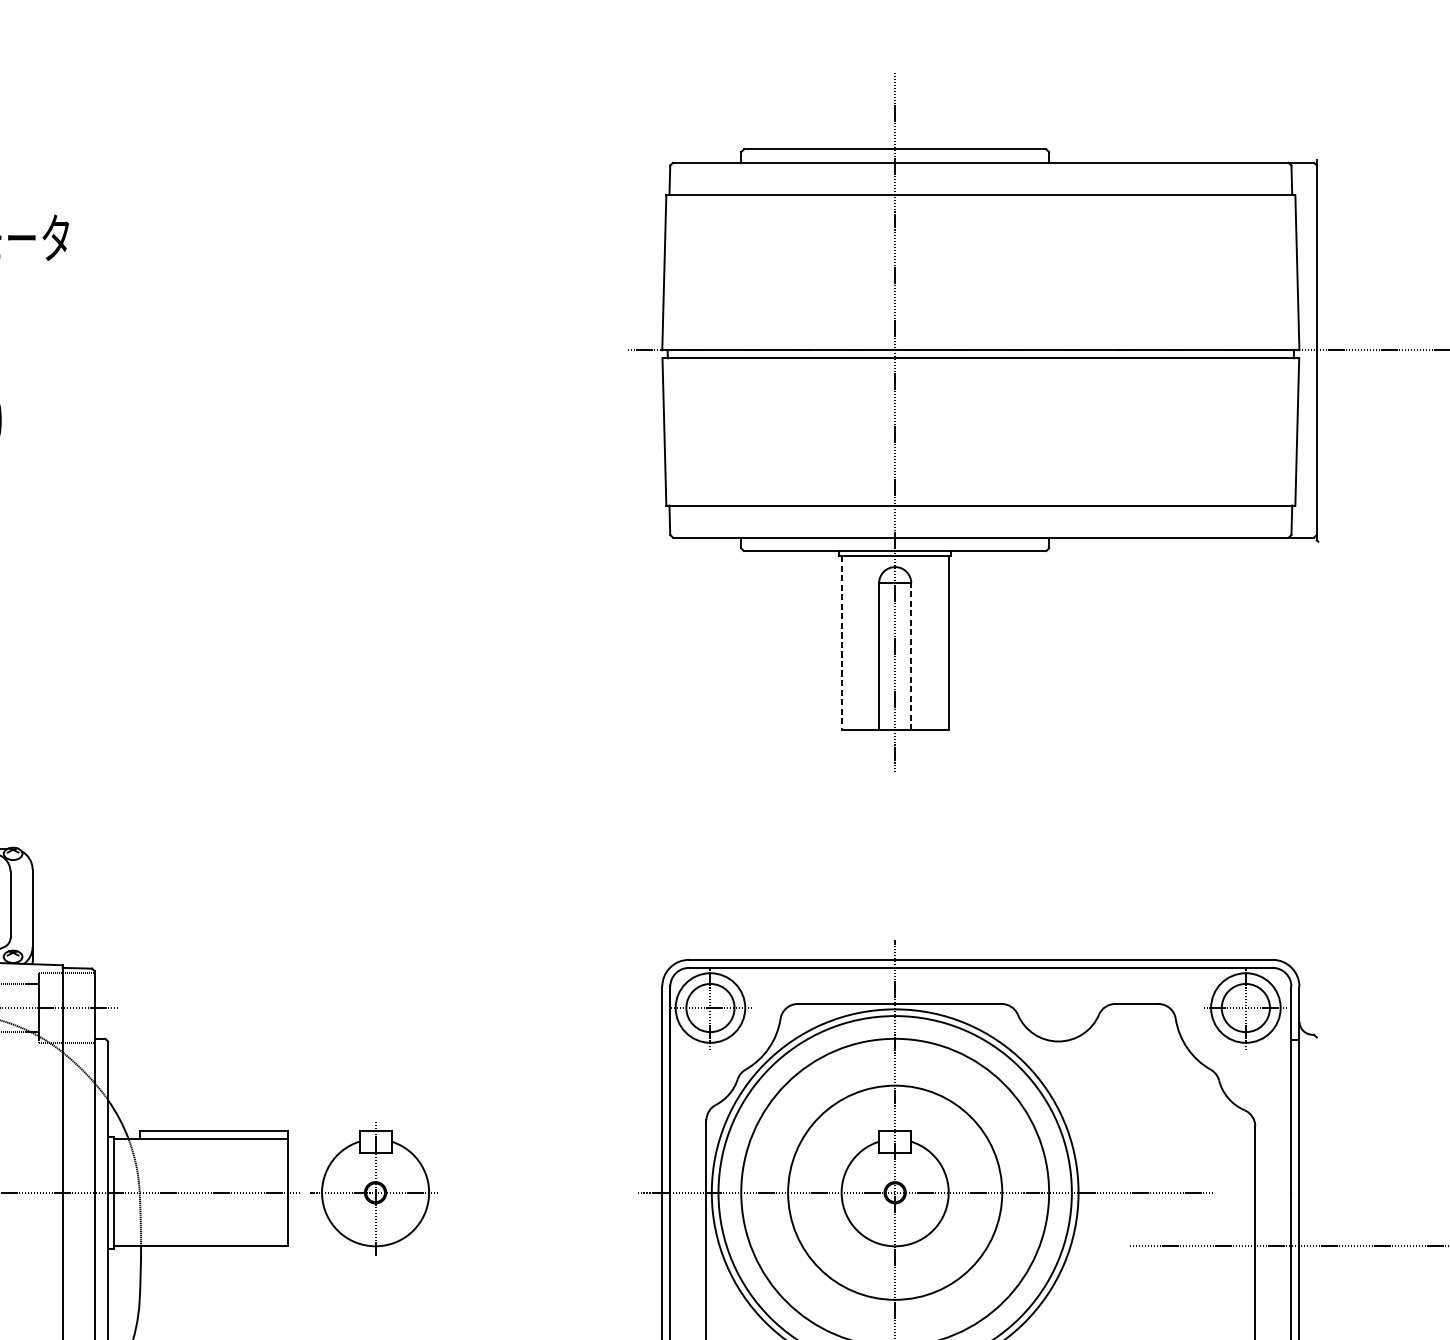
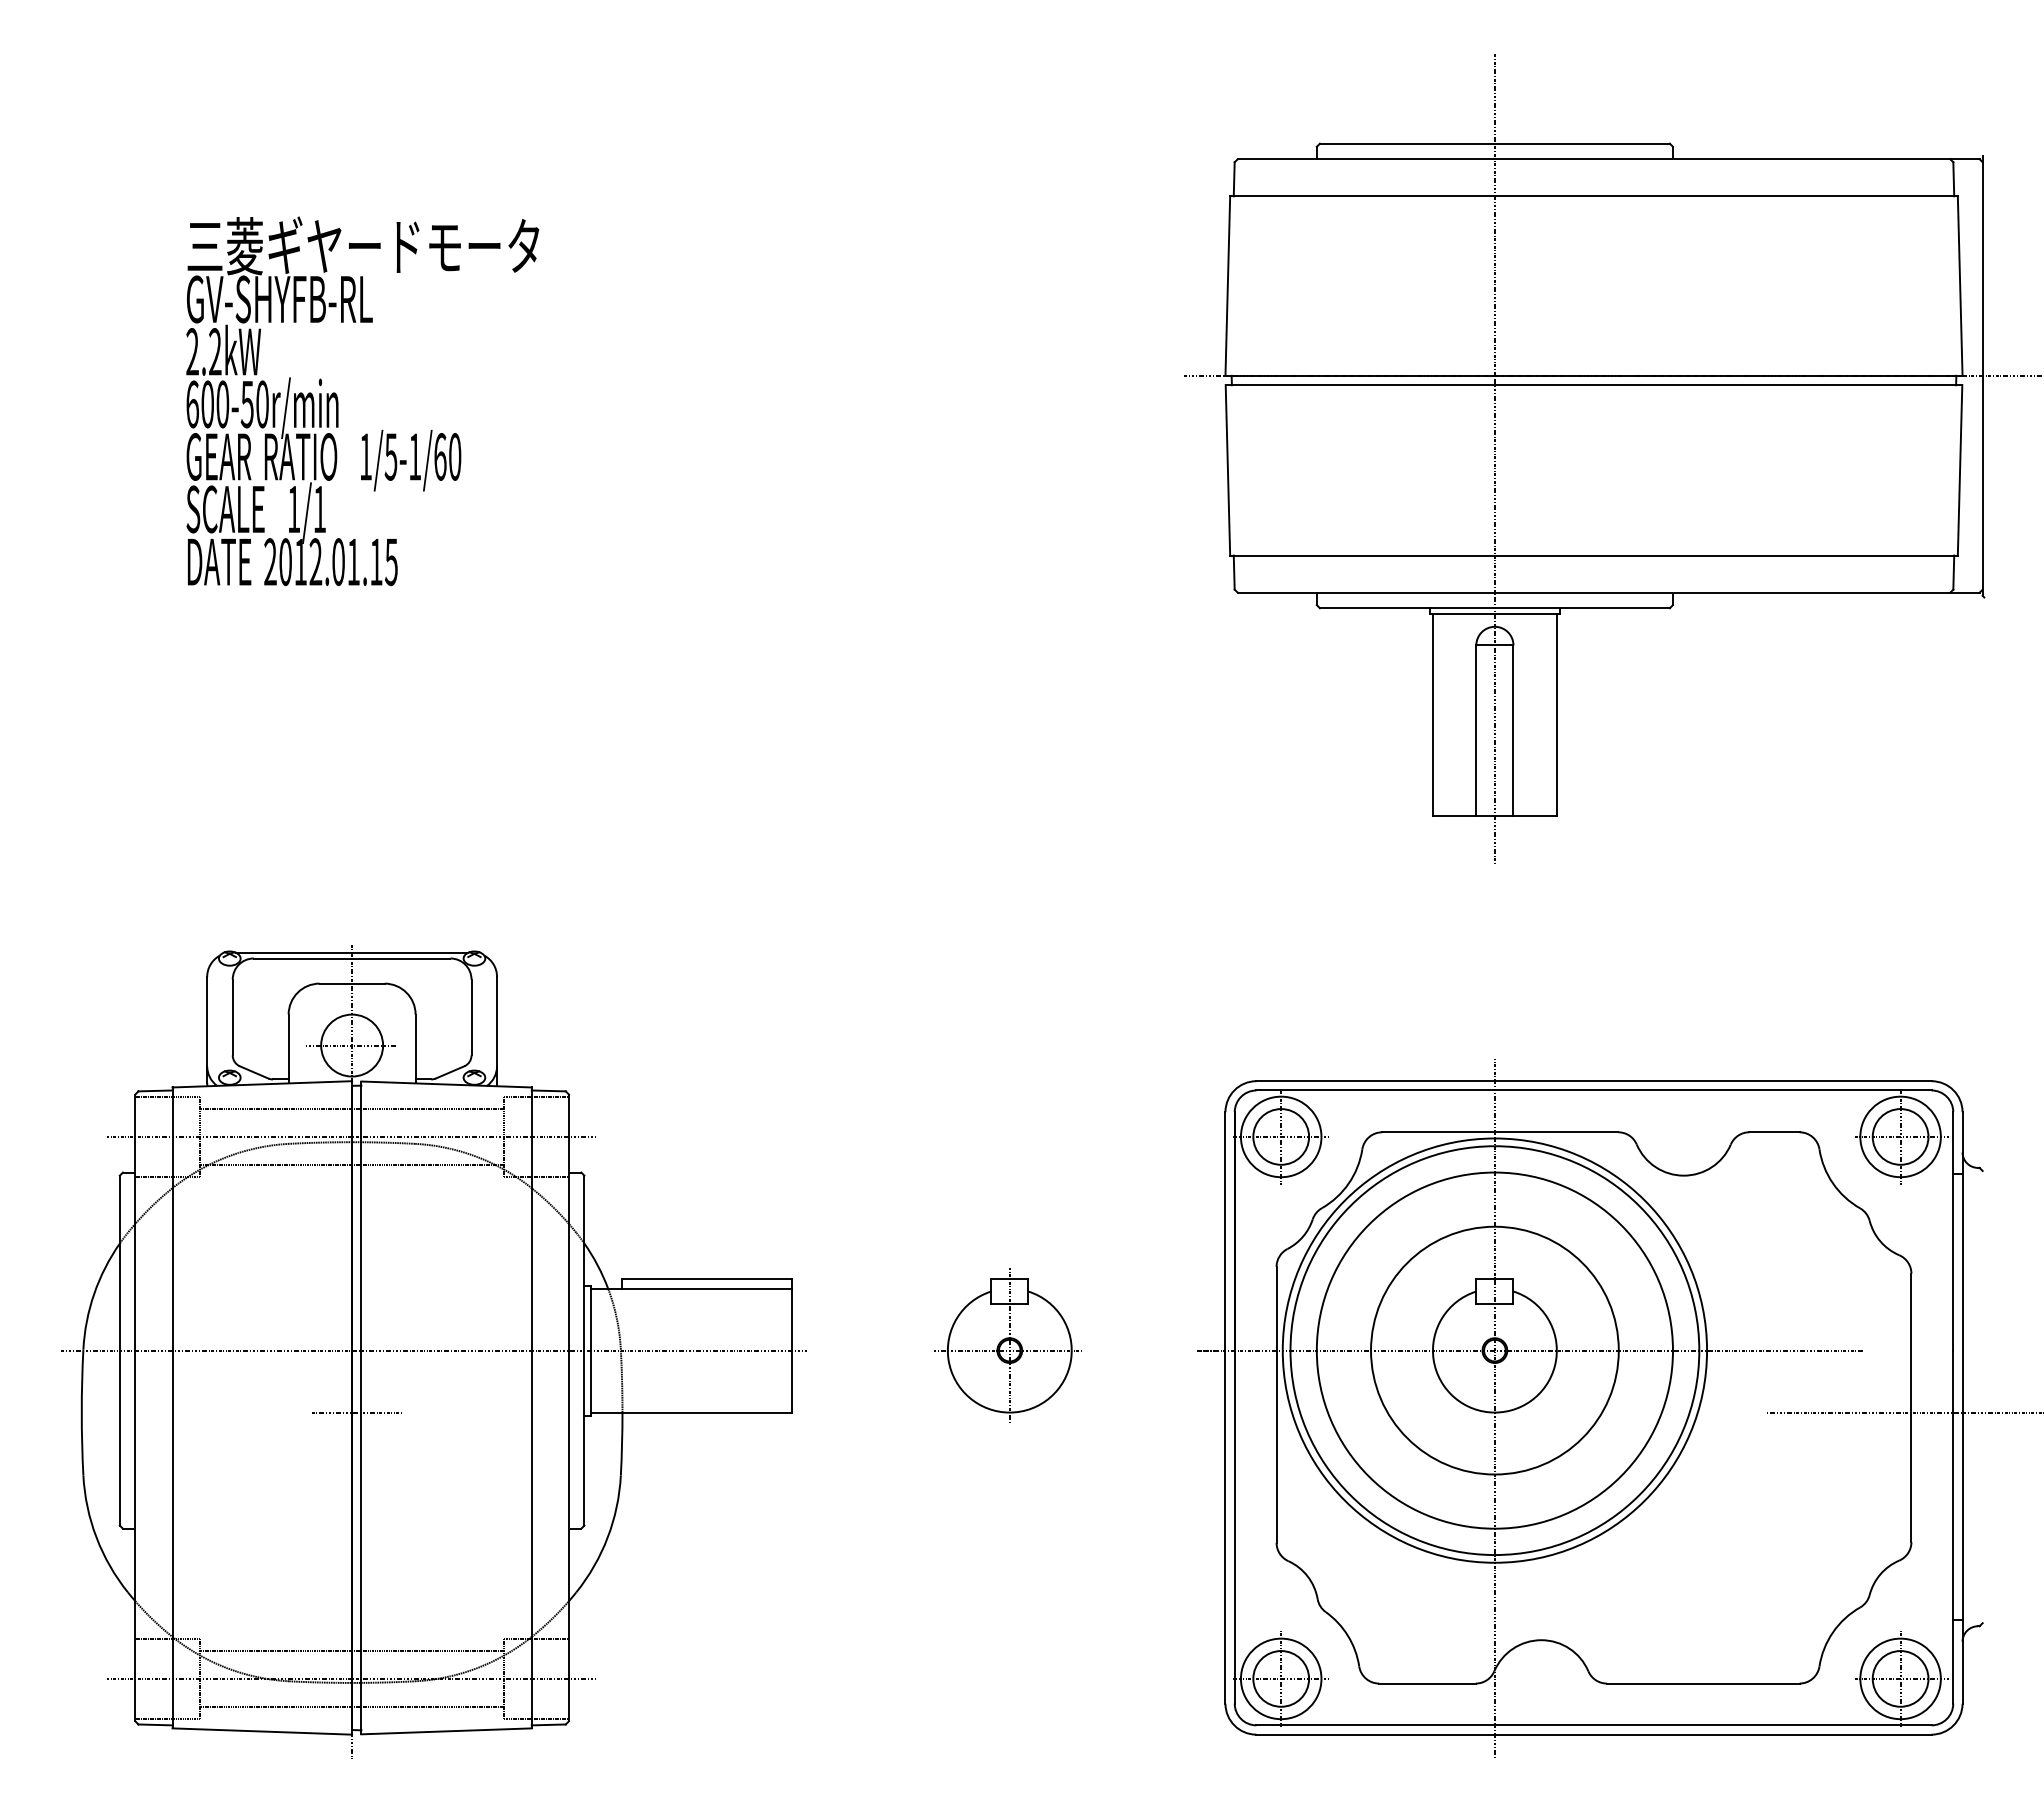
line: (841, 643) -> (1432, 715), dashed -> solid
line: (911, 656) -> (1513, 730), dashed -> solid
part: (373, 1188) -> (1007, 1345), moved

